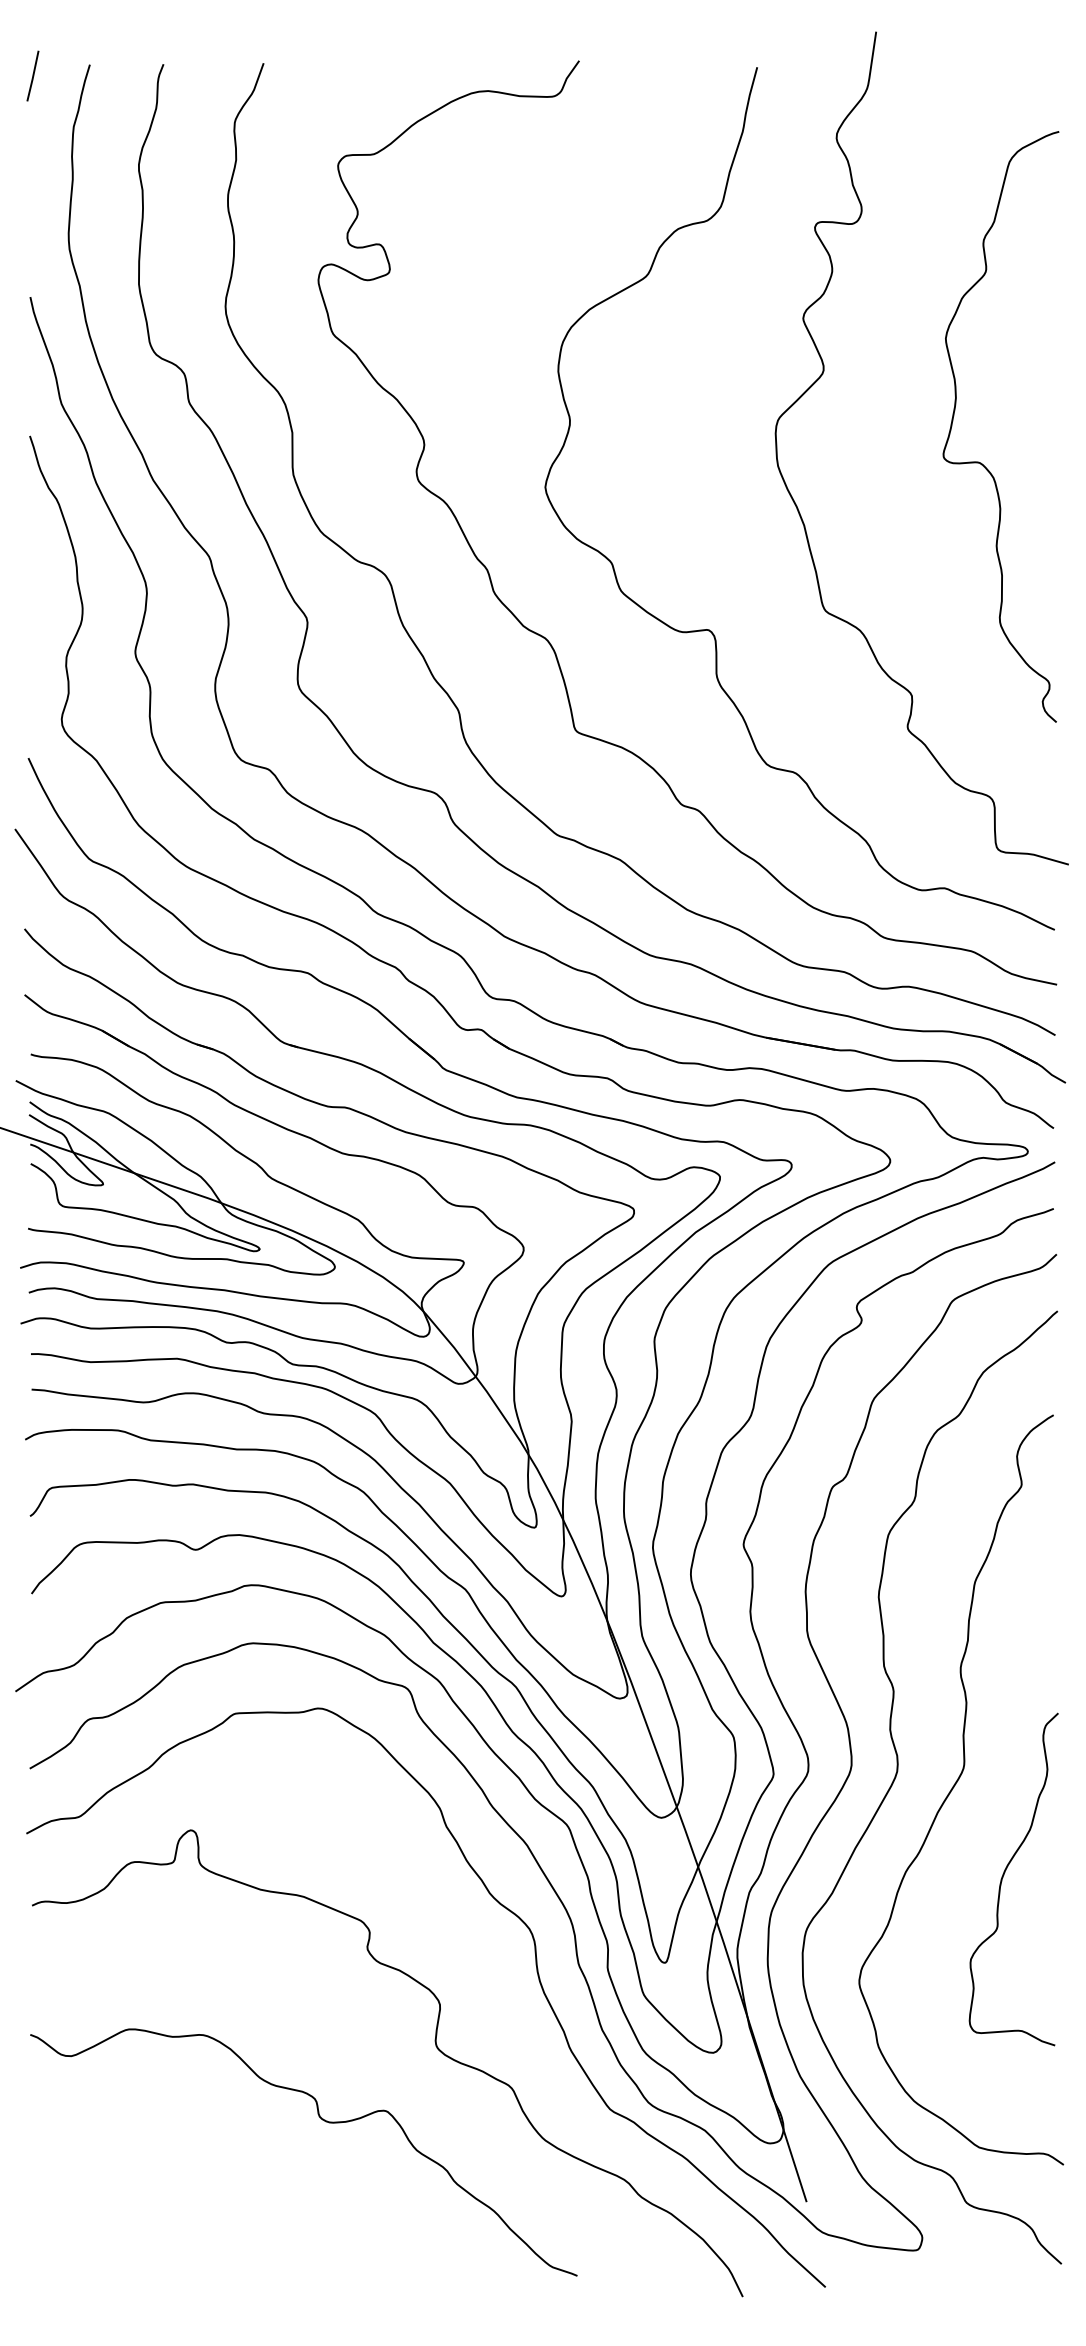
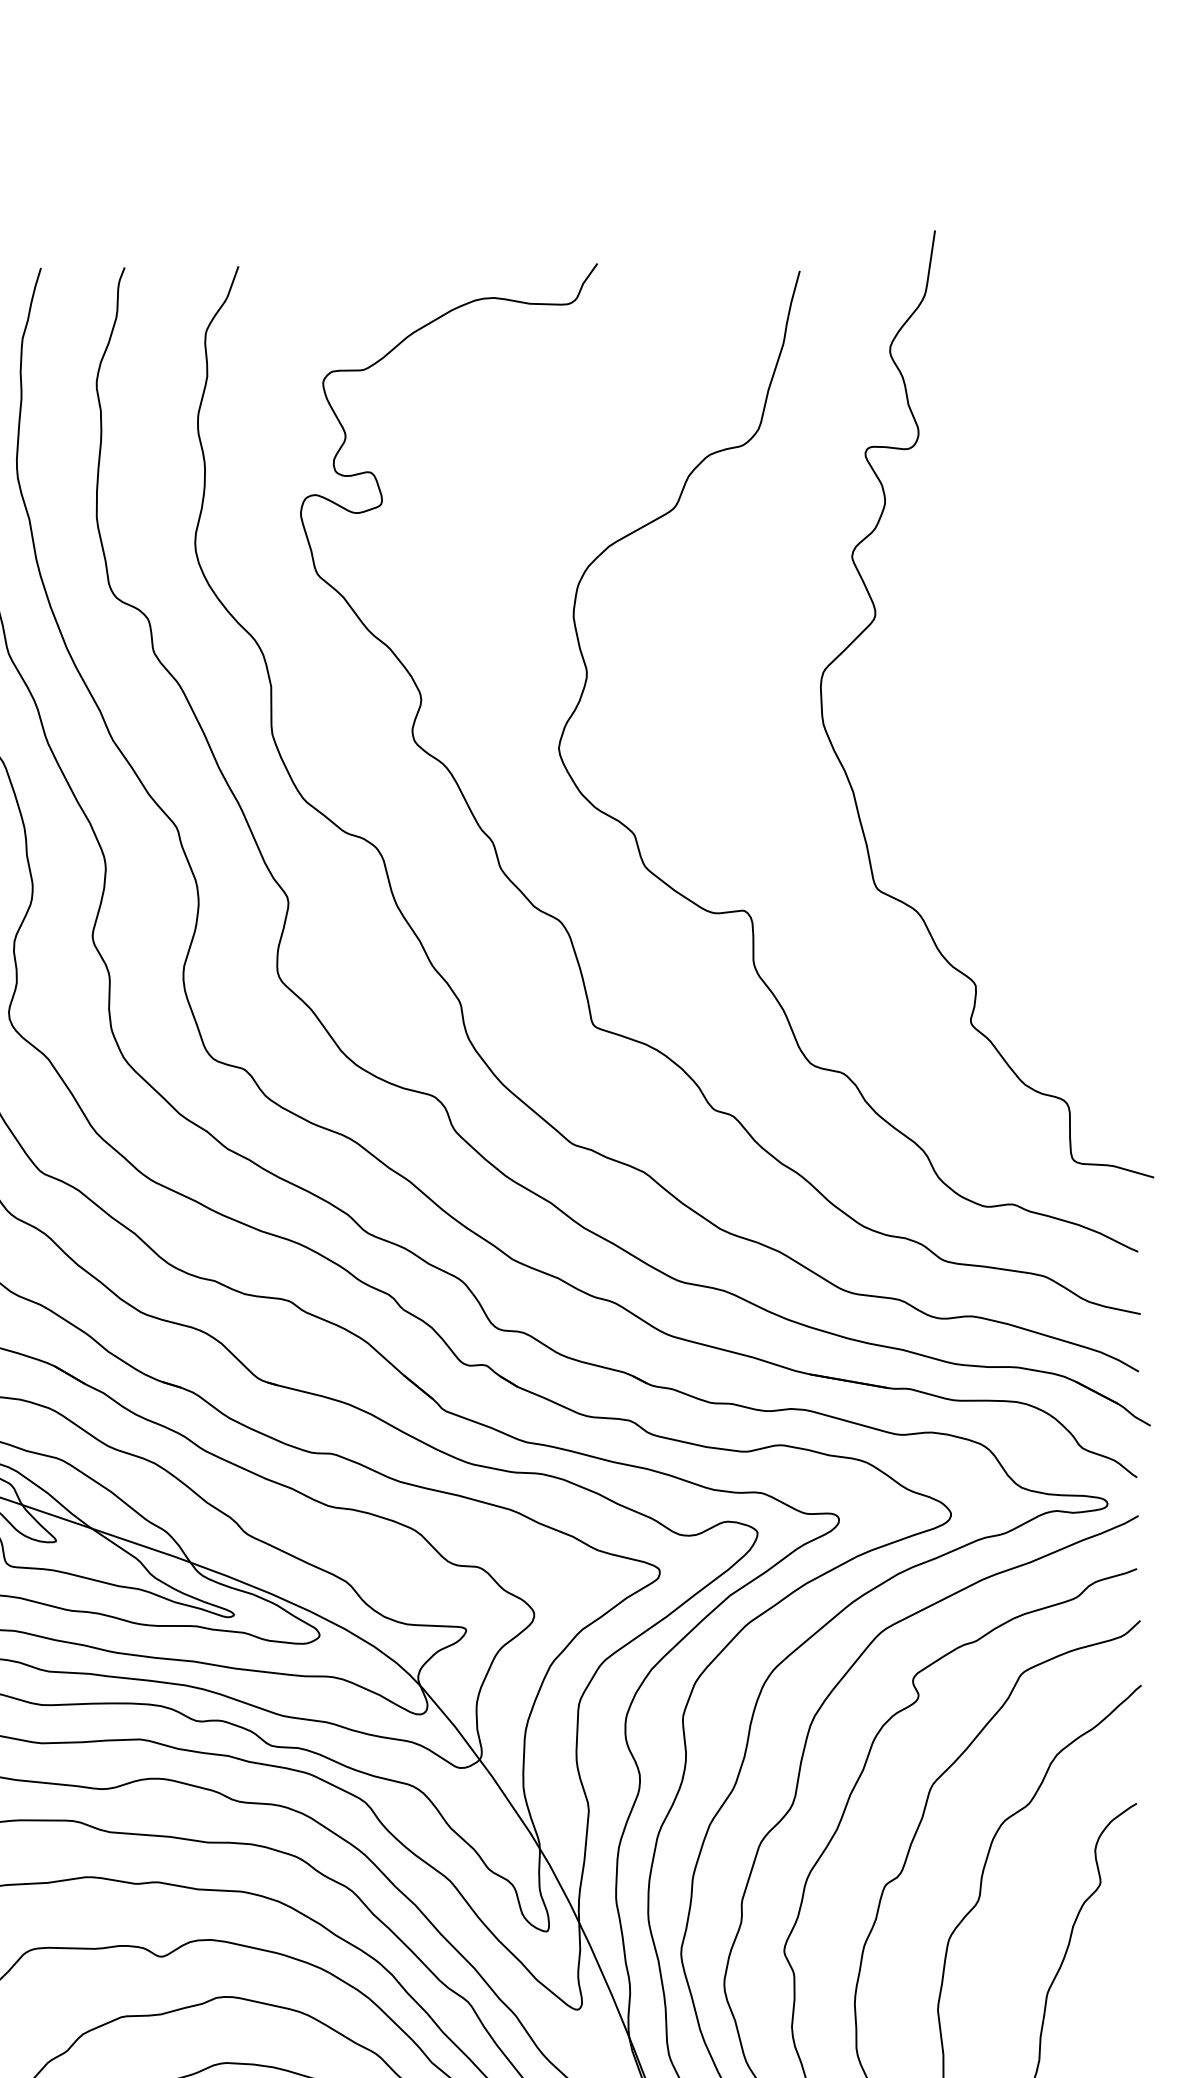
curve: (982, 463) -> (1055, 721), removed

